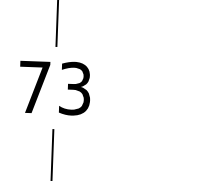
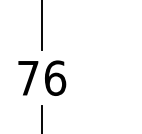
text: (75, 87) -> (55, 77), 73 -> 76

